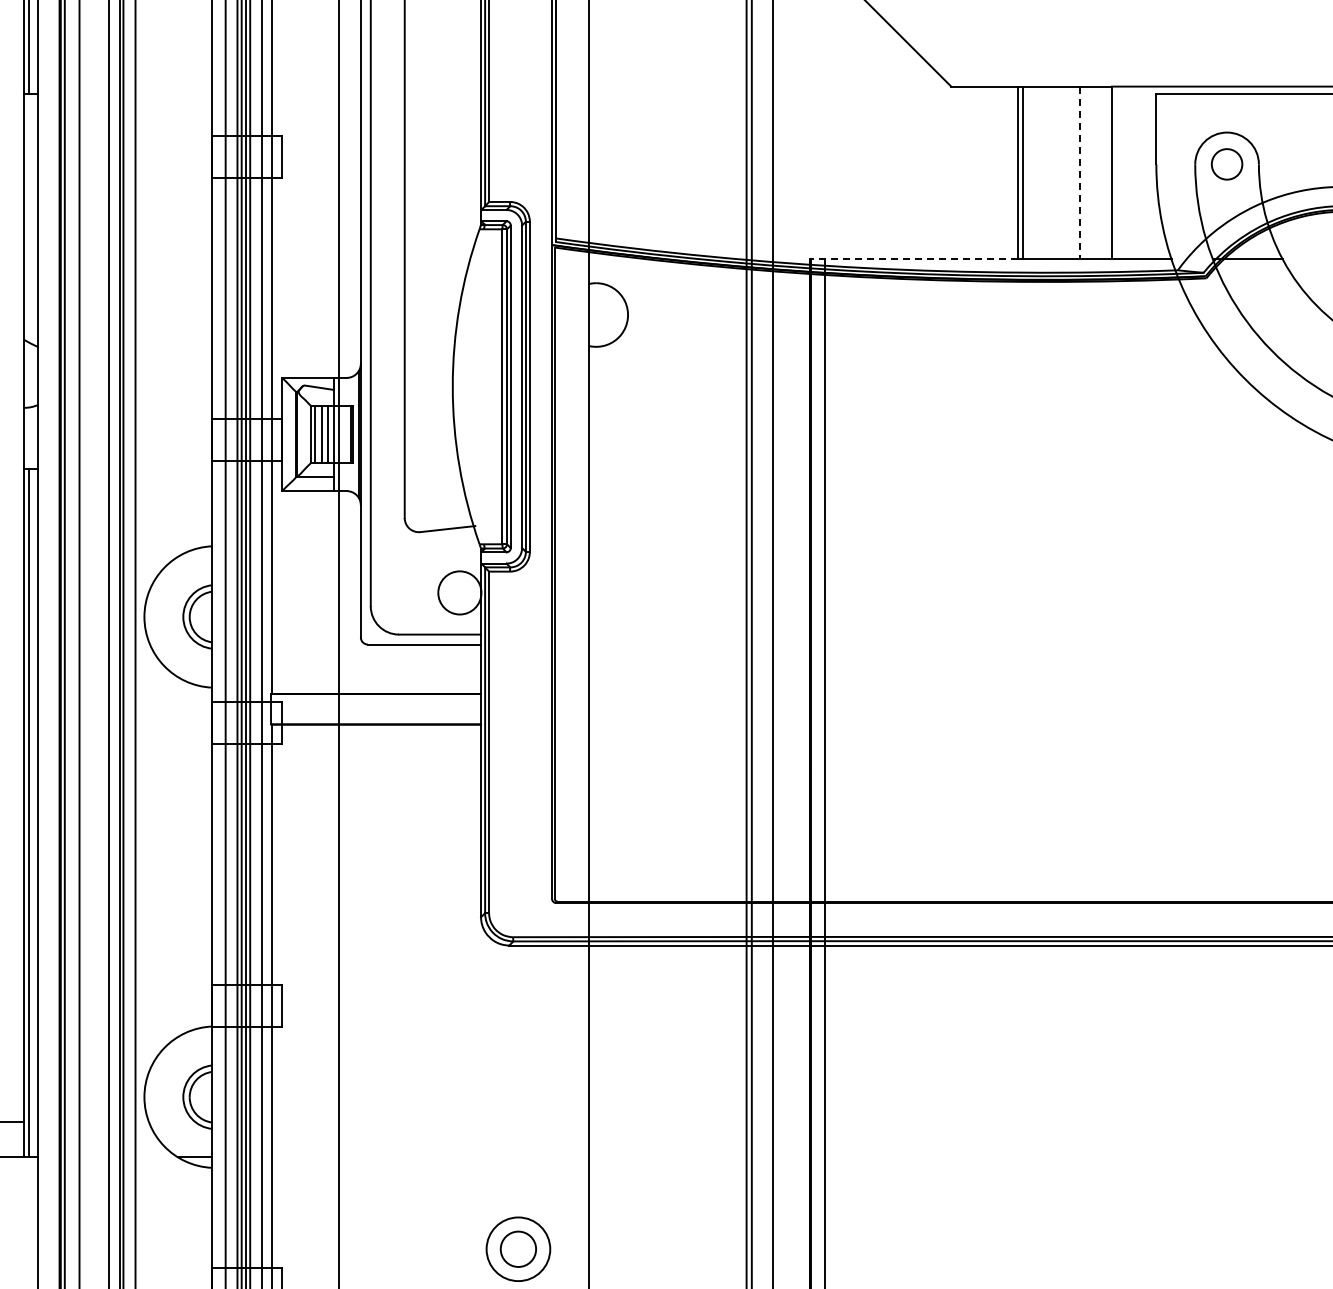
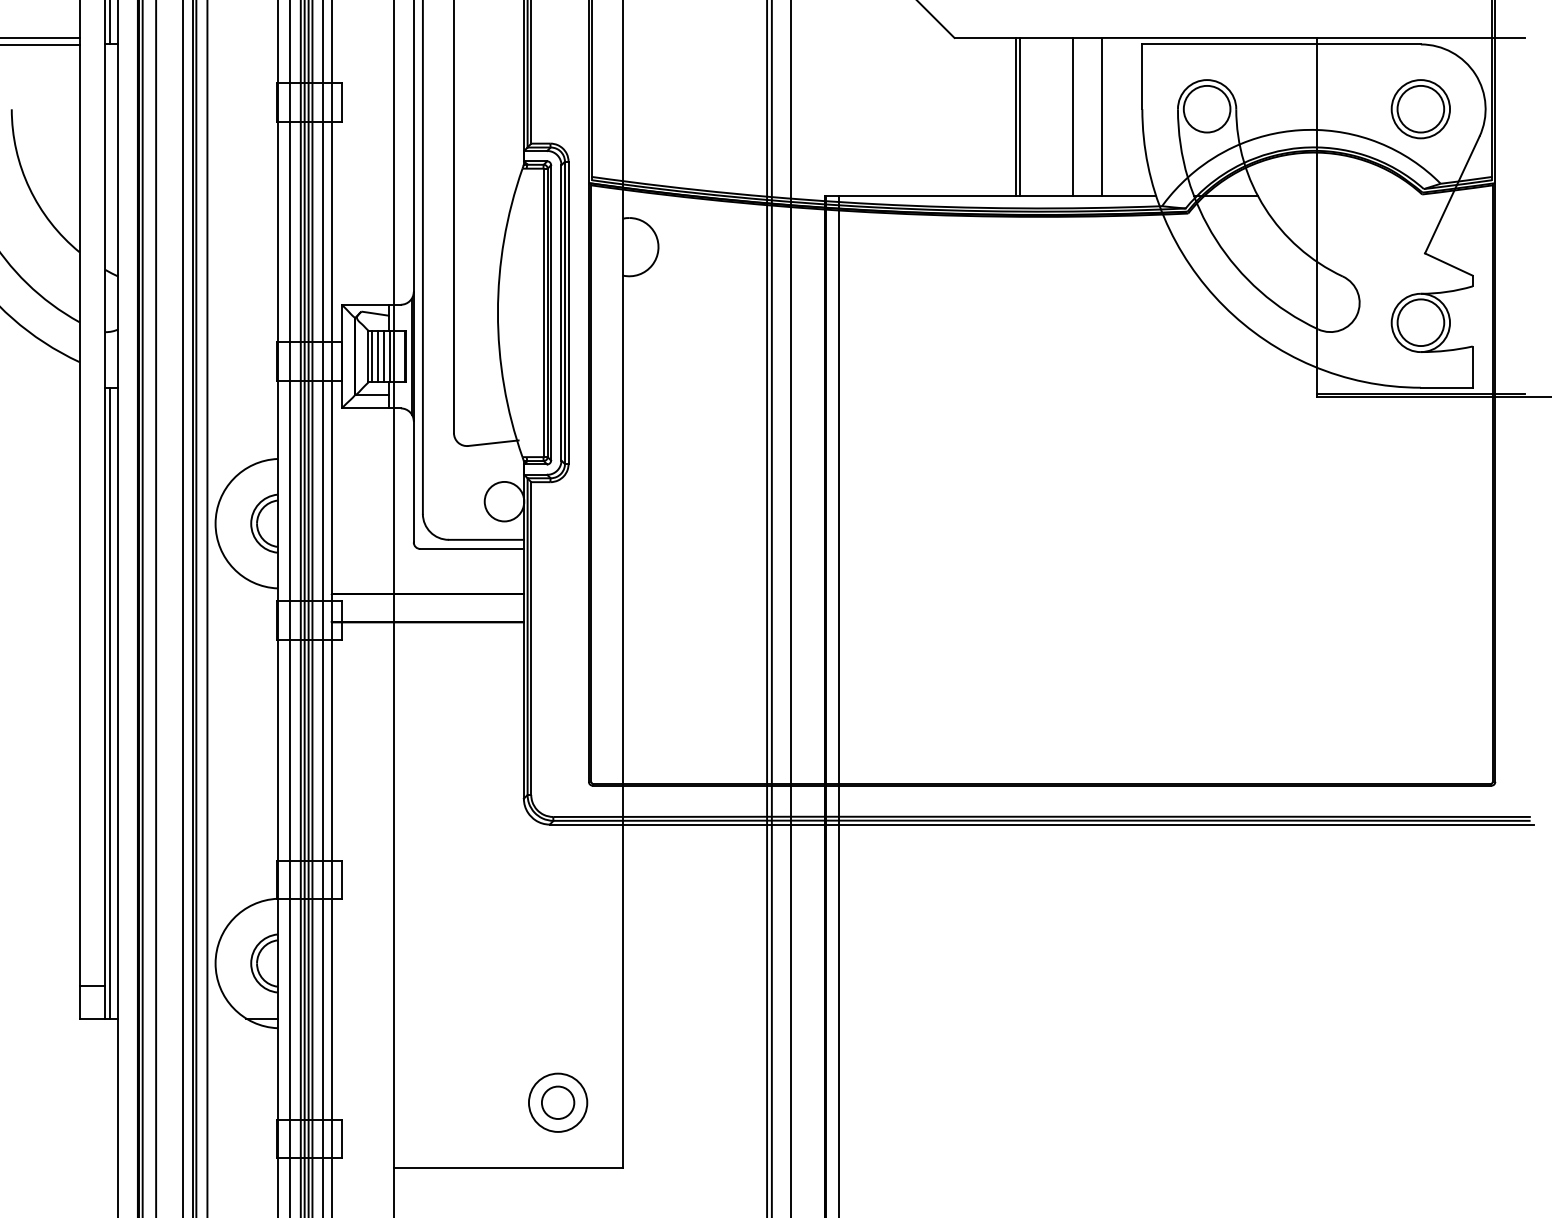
circle: (1226, 163) -> (1206, 108), size x1.67
line: (1080, 173) -> (1072, 117), dashed -> solid
line: (913, 259) -> (919, 196), dashed -> solid

